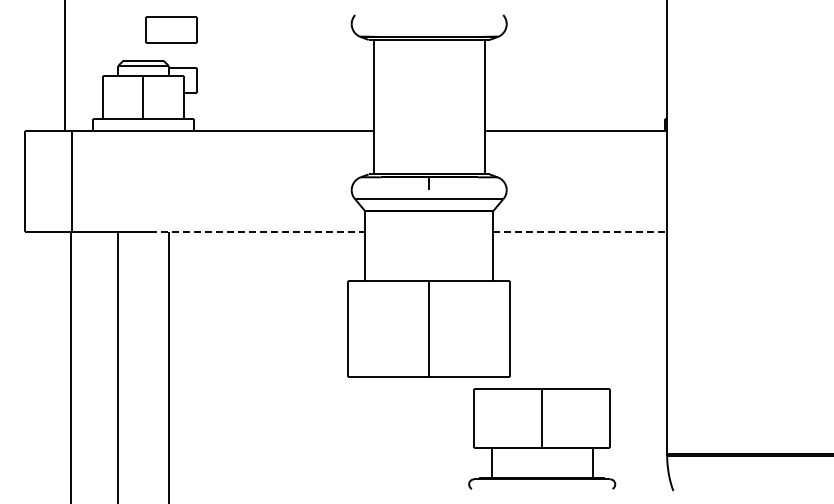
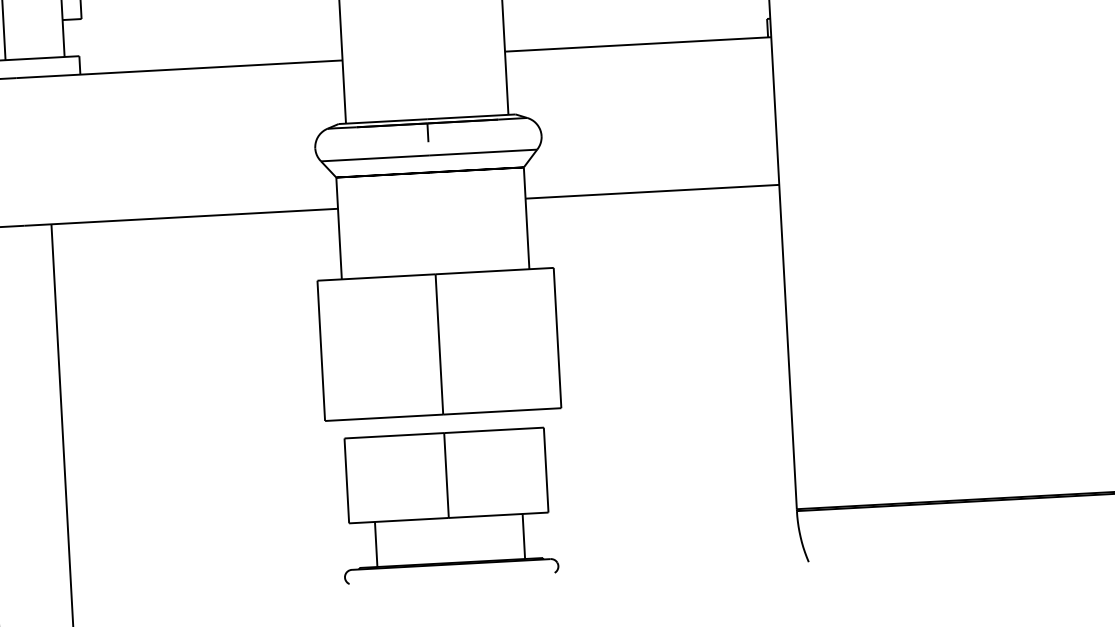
line: (258, 232) -> (182, 217), dashed -> solid
line: (580, 232) -> (652, 192), dashed -> solid
part: (542, 438) -> (448, 504), moved

